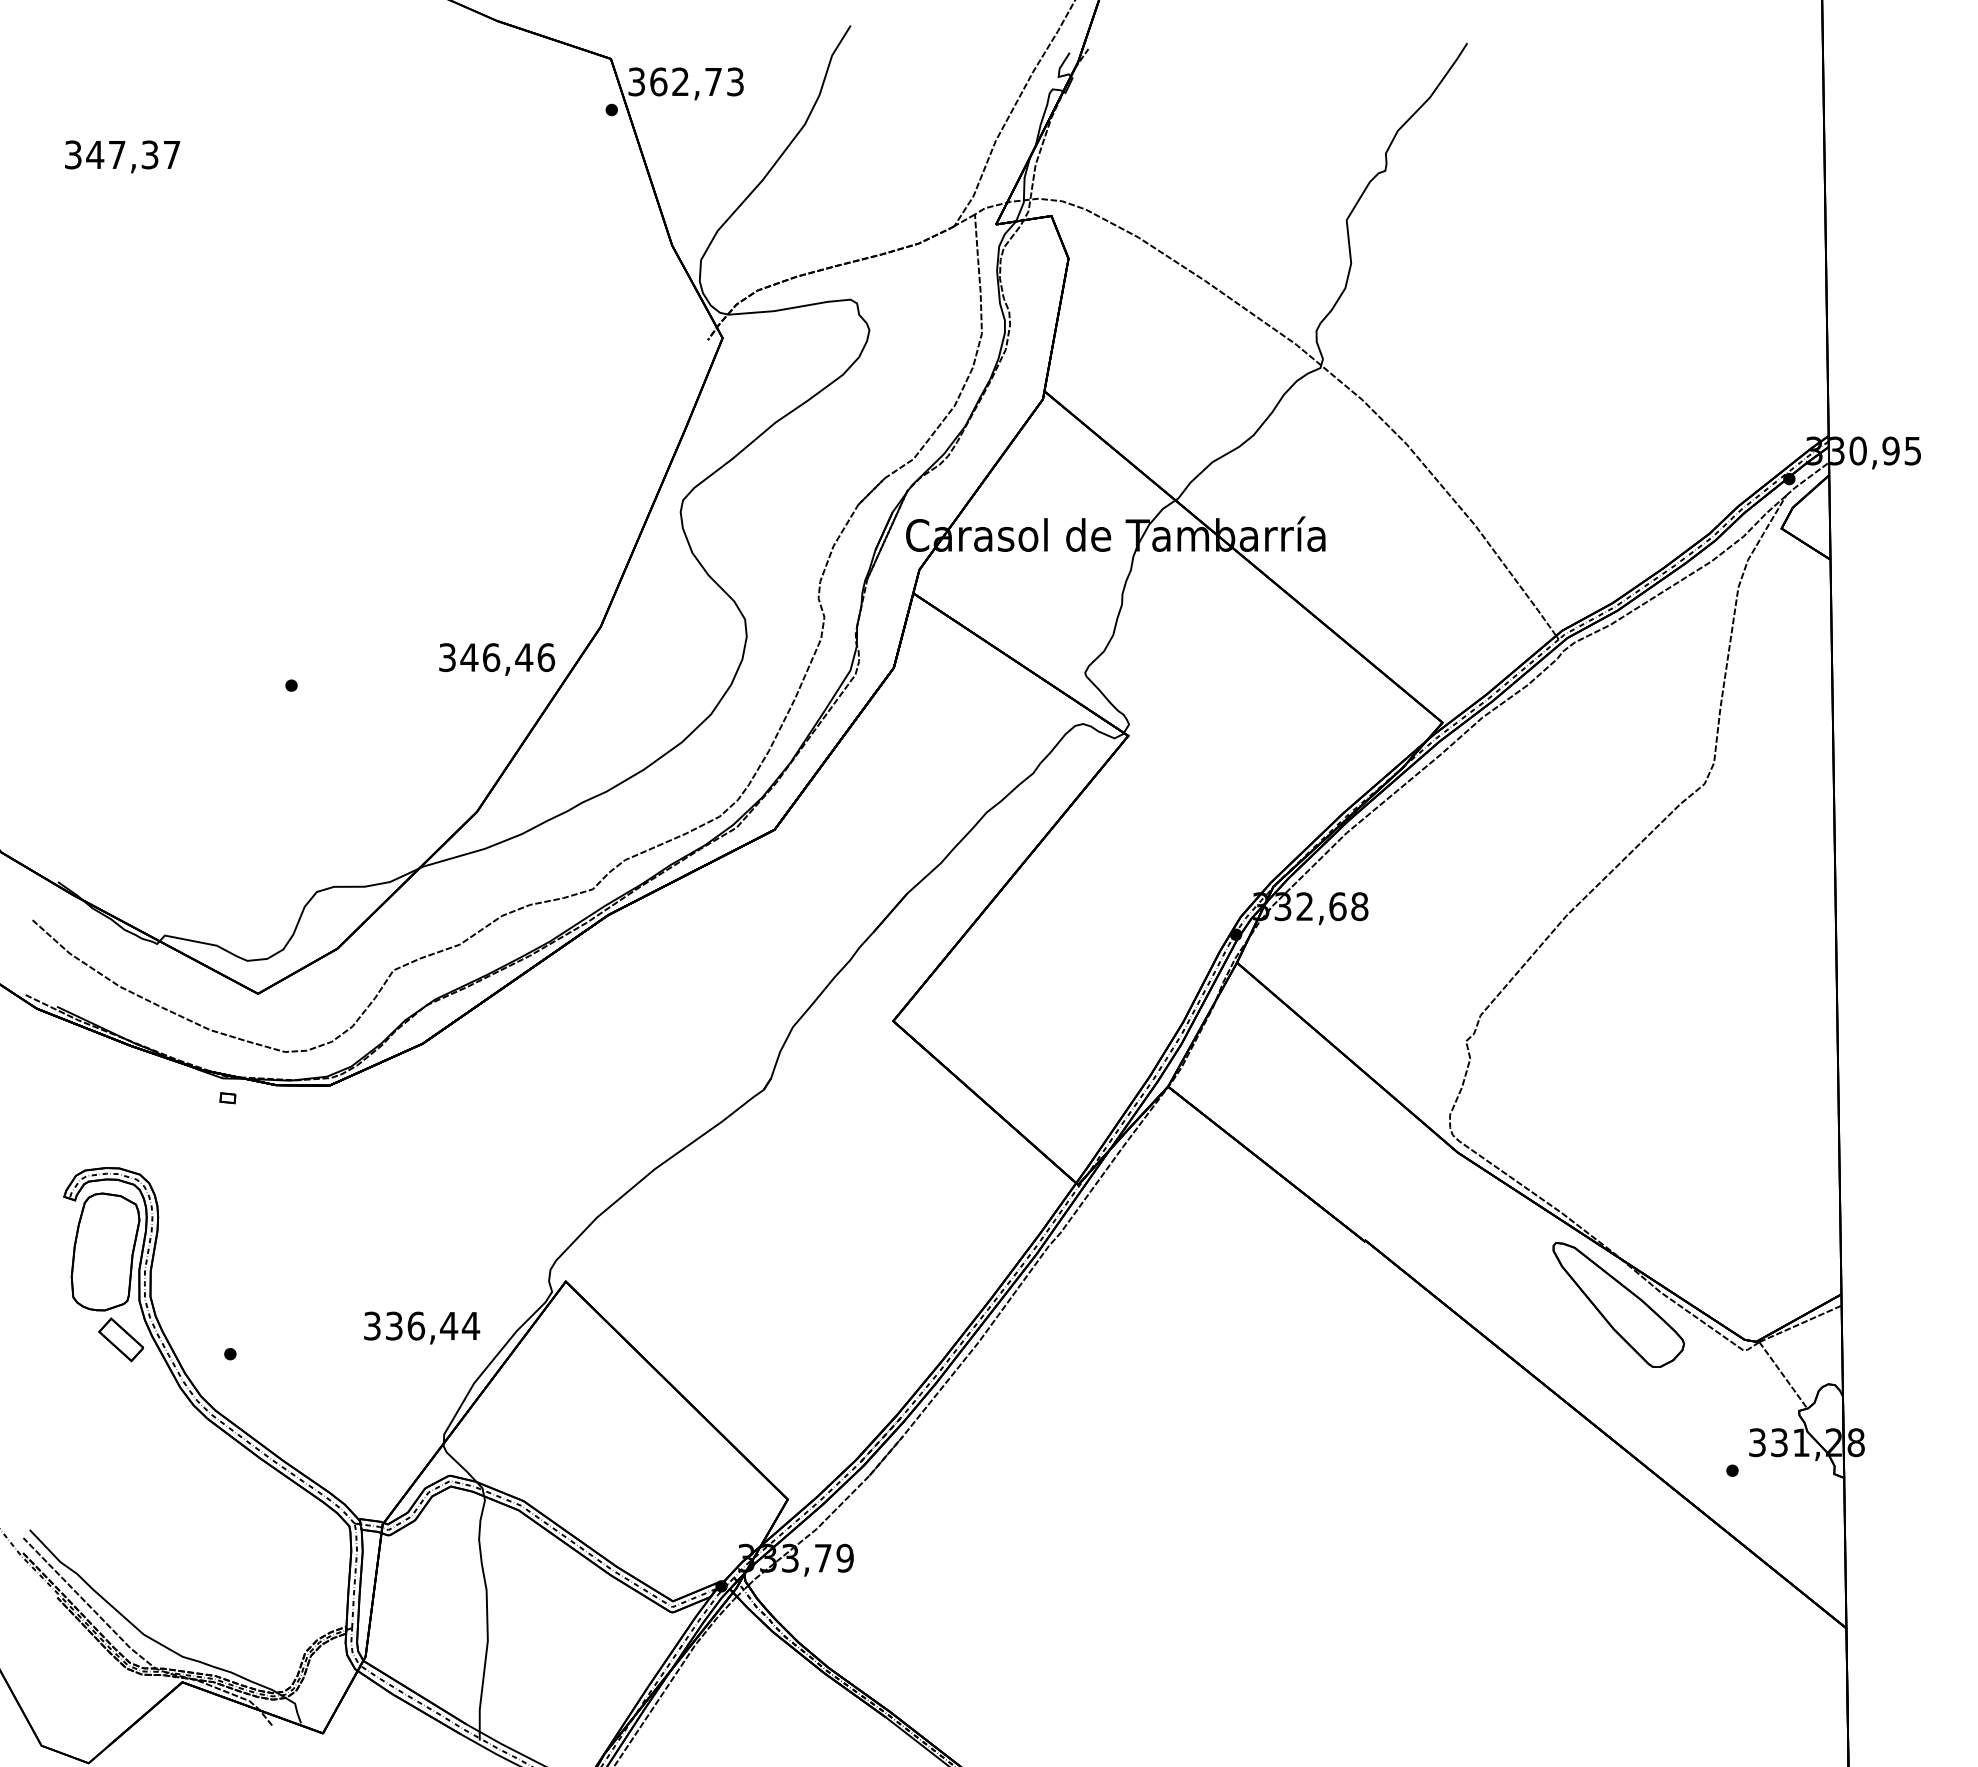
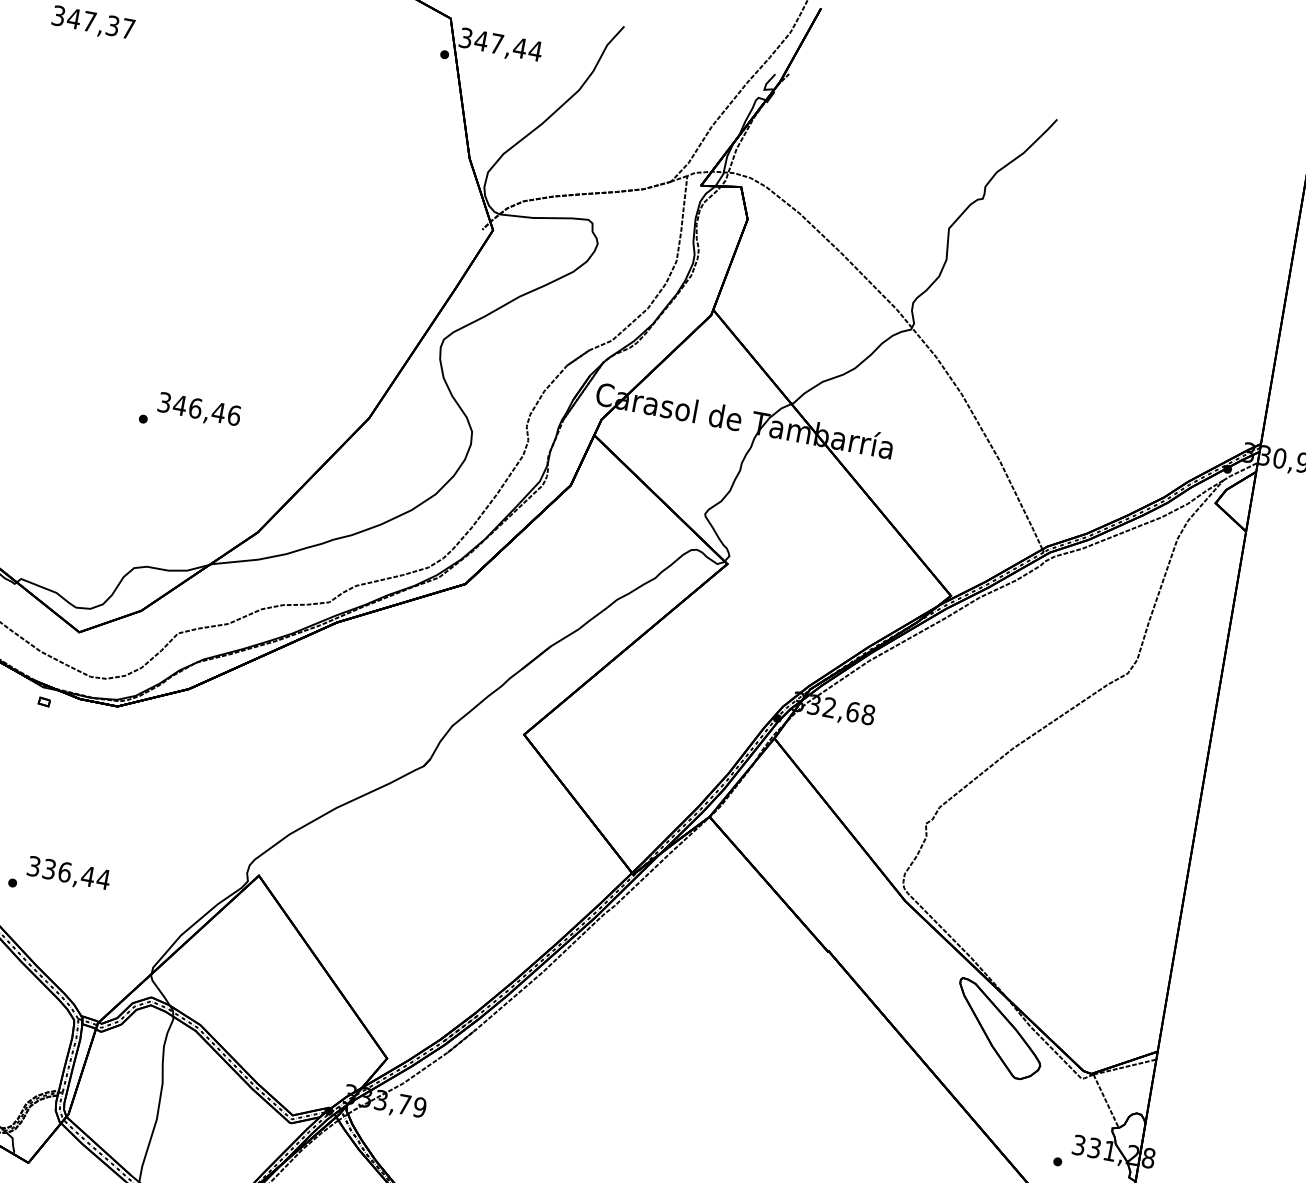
text: (696, 81) -> (508, 45), 362,73 -> 347,44
text: (497, 659) -> (199, 410), moved
text: (422, 1327) -> (69, 874), moved

